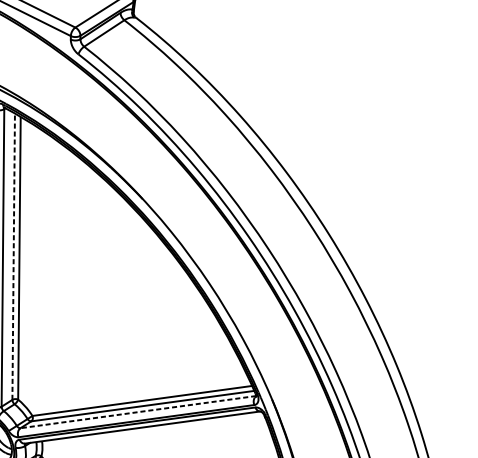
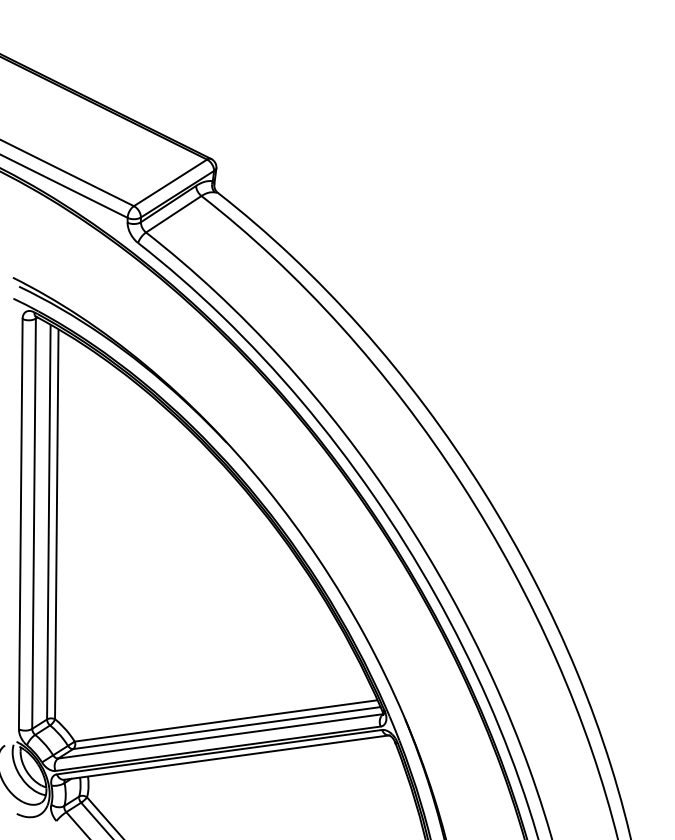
line: (13, 257) -> (48, 522), dashed -> solid
line: (138, 412) -> (220, 736), dashed -> solid

